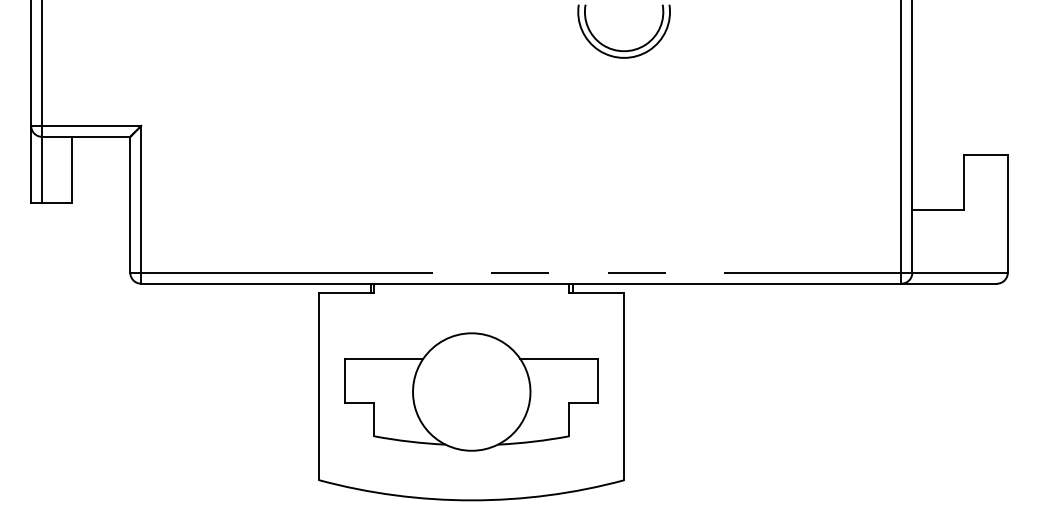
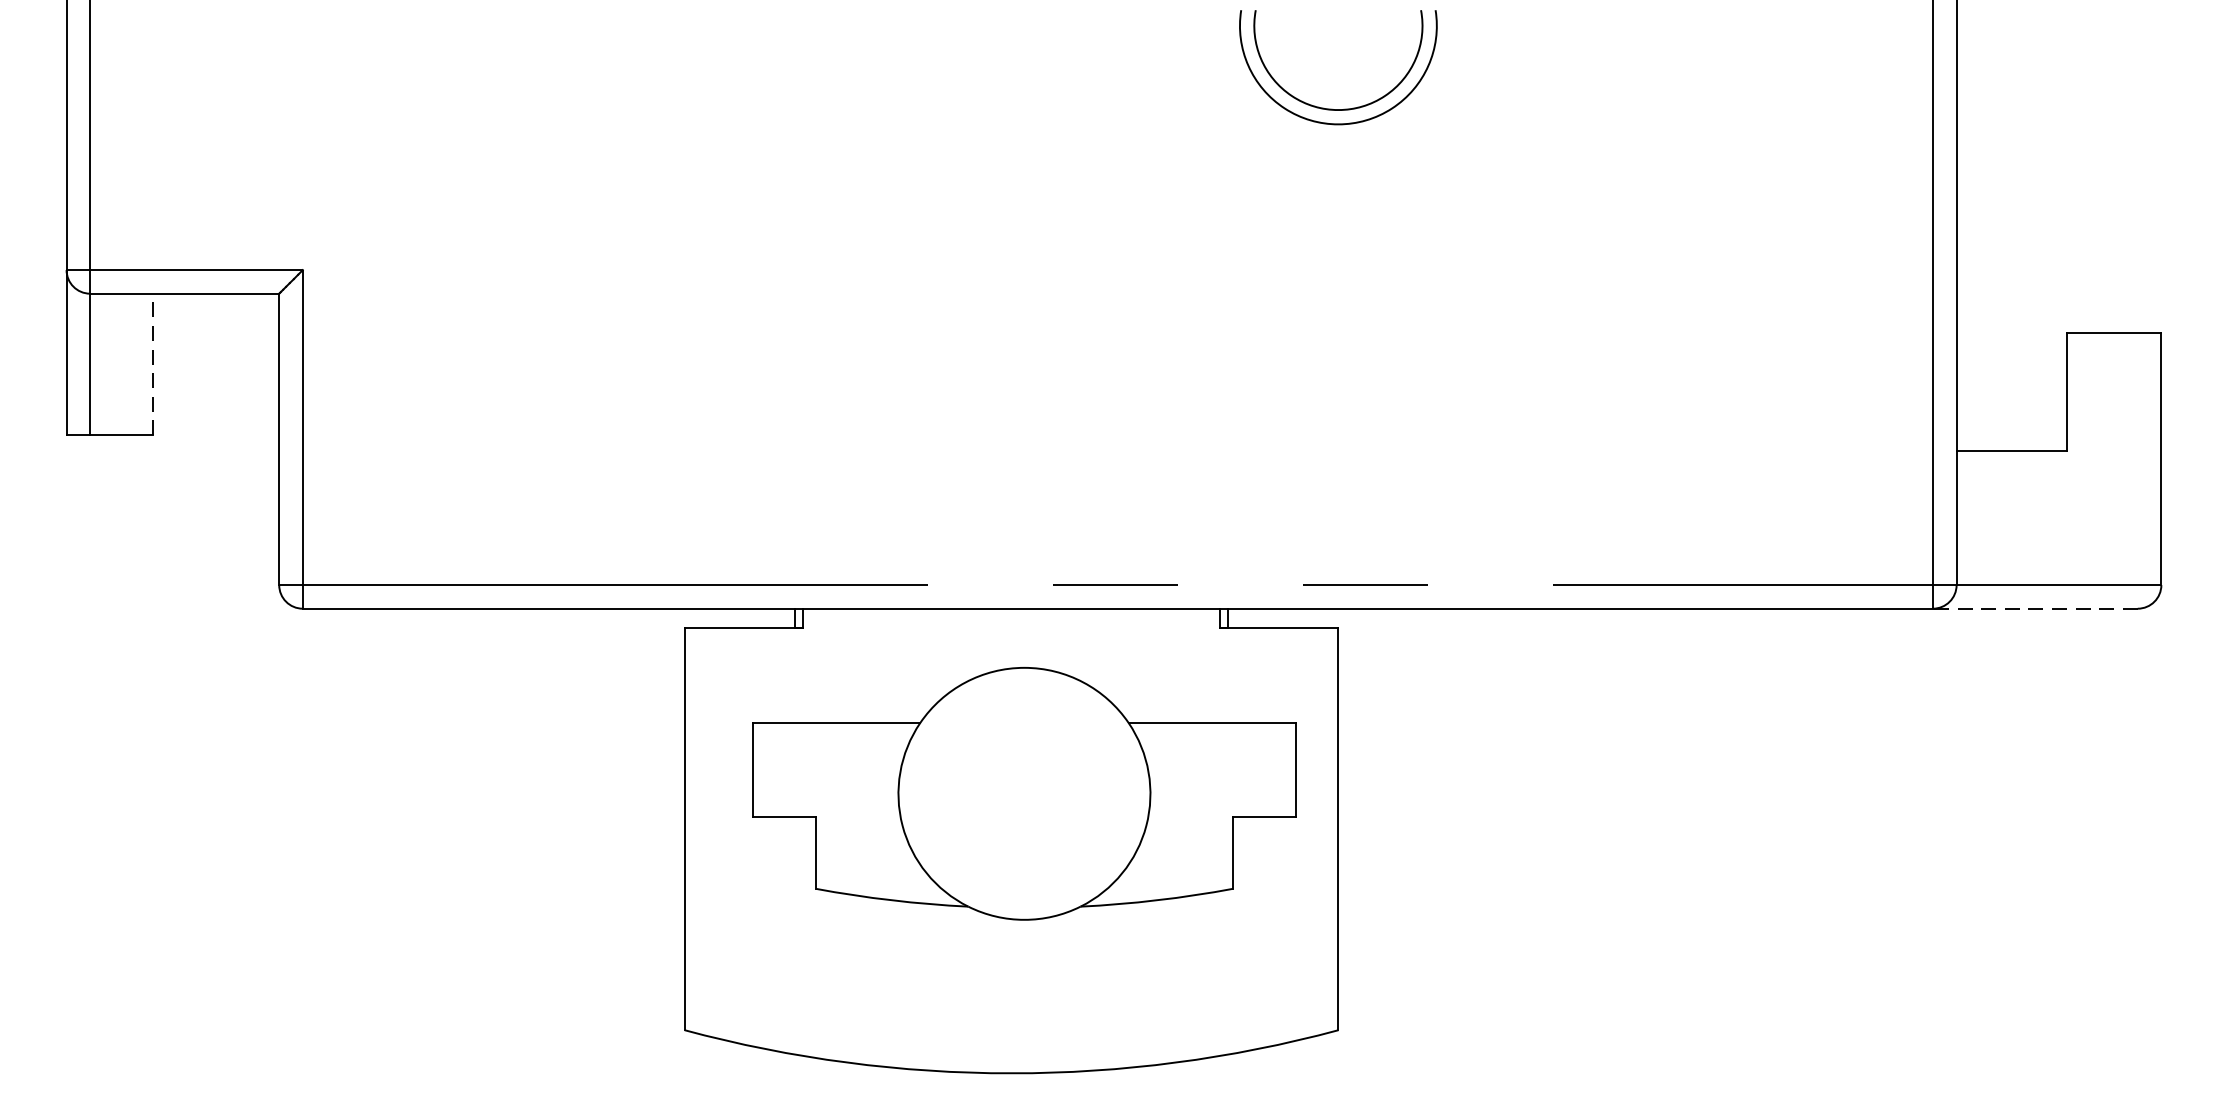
line: (71, 169) -> (153, 363), solid -> dashed
line: (949, 283) -> (2036, 608), solid -> dashed
part: (471, 391) -> (1023, 792), moved

